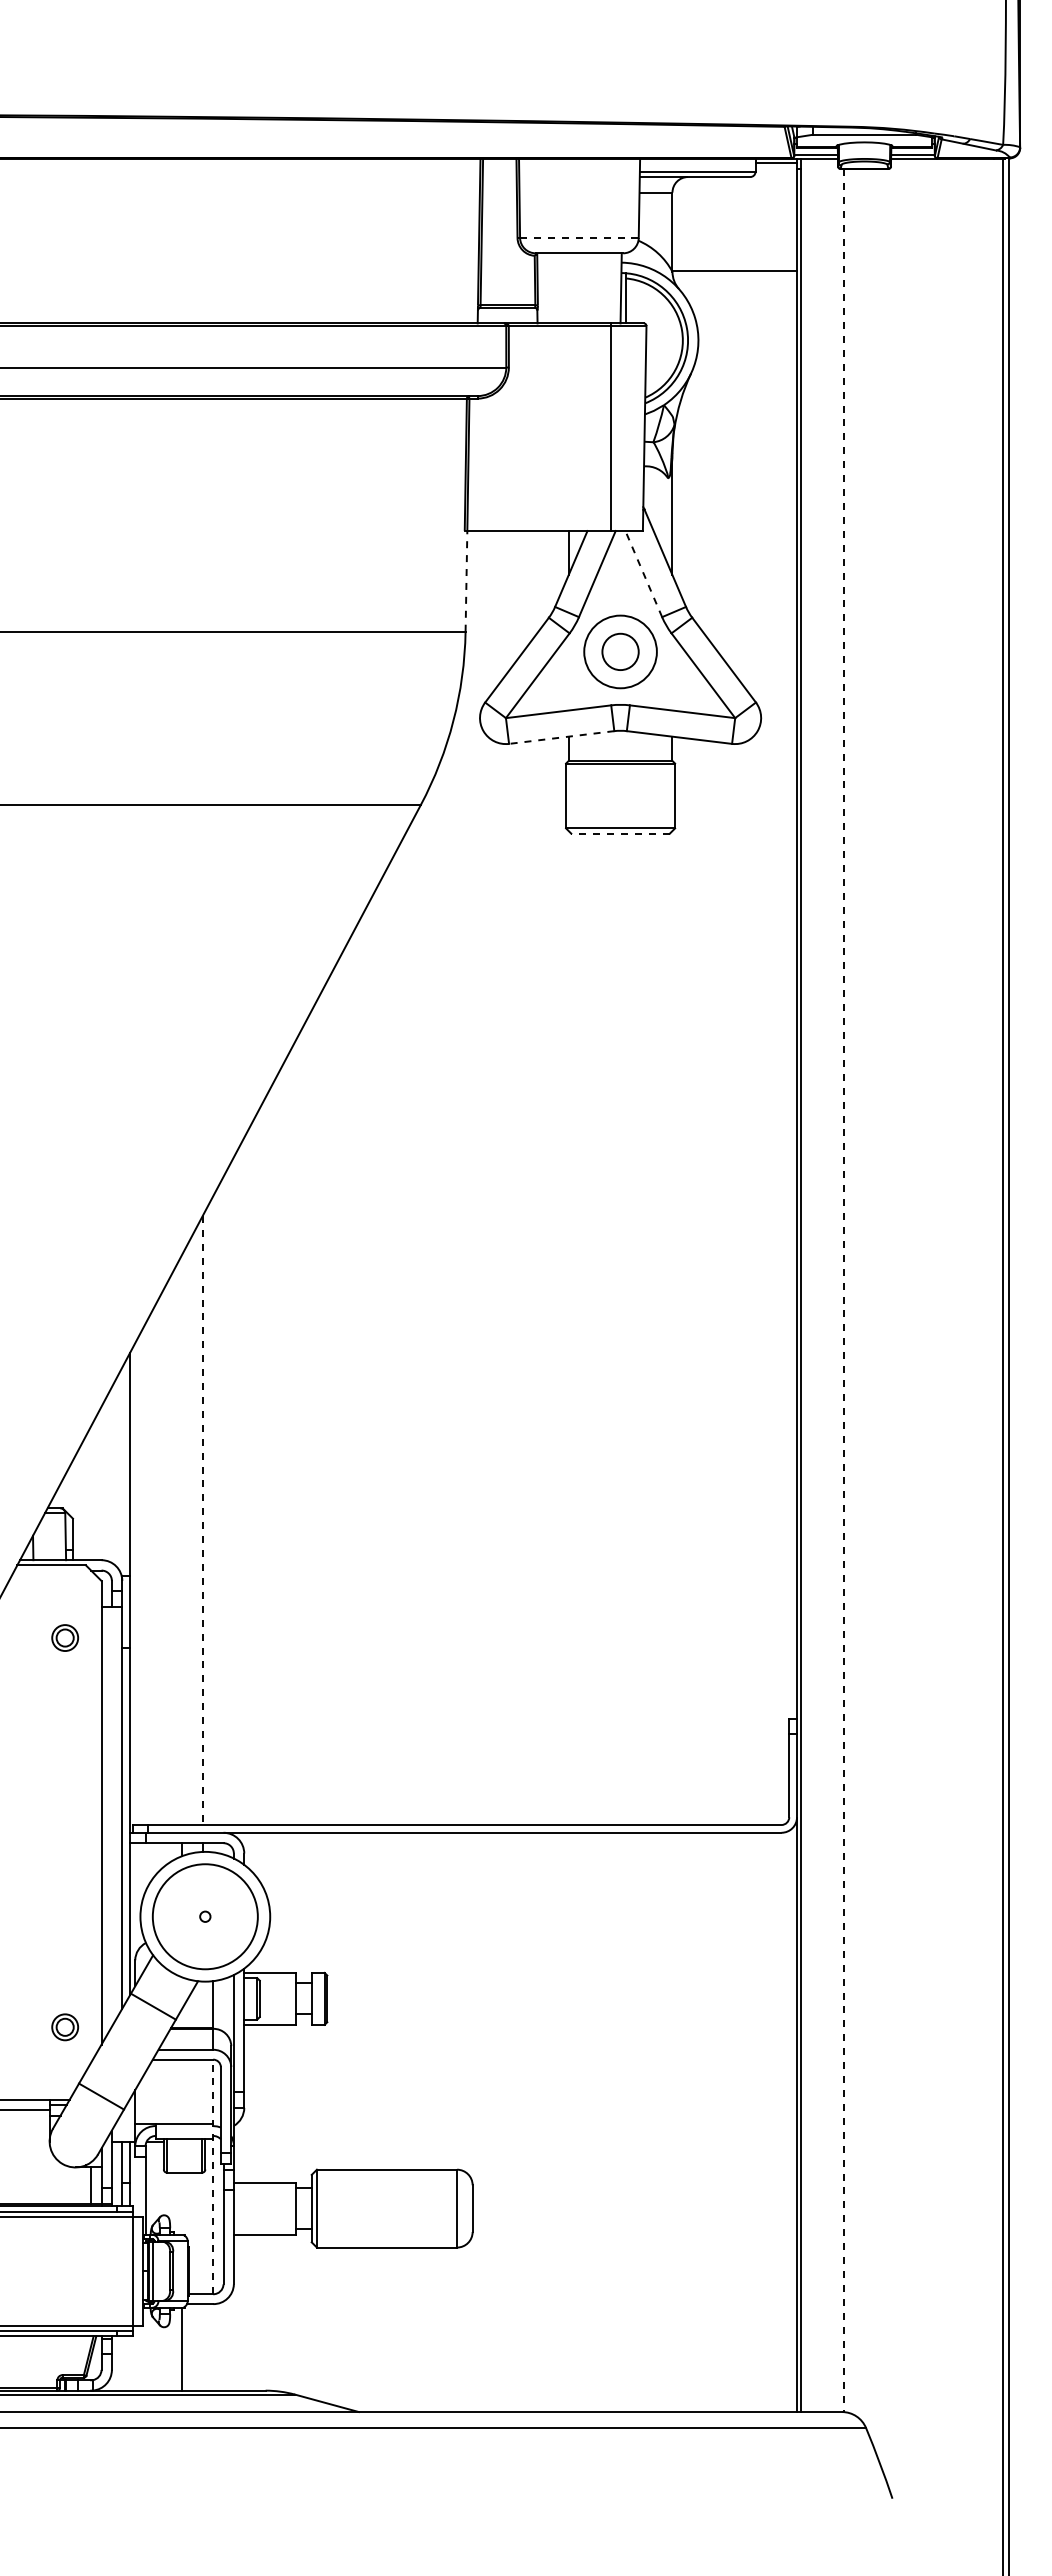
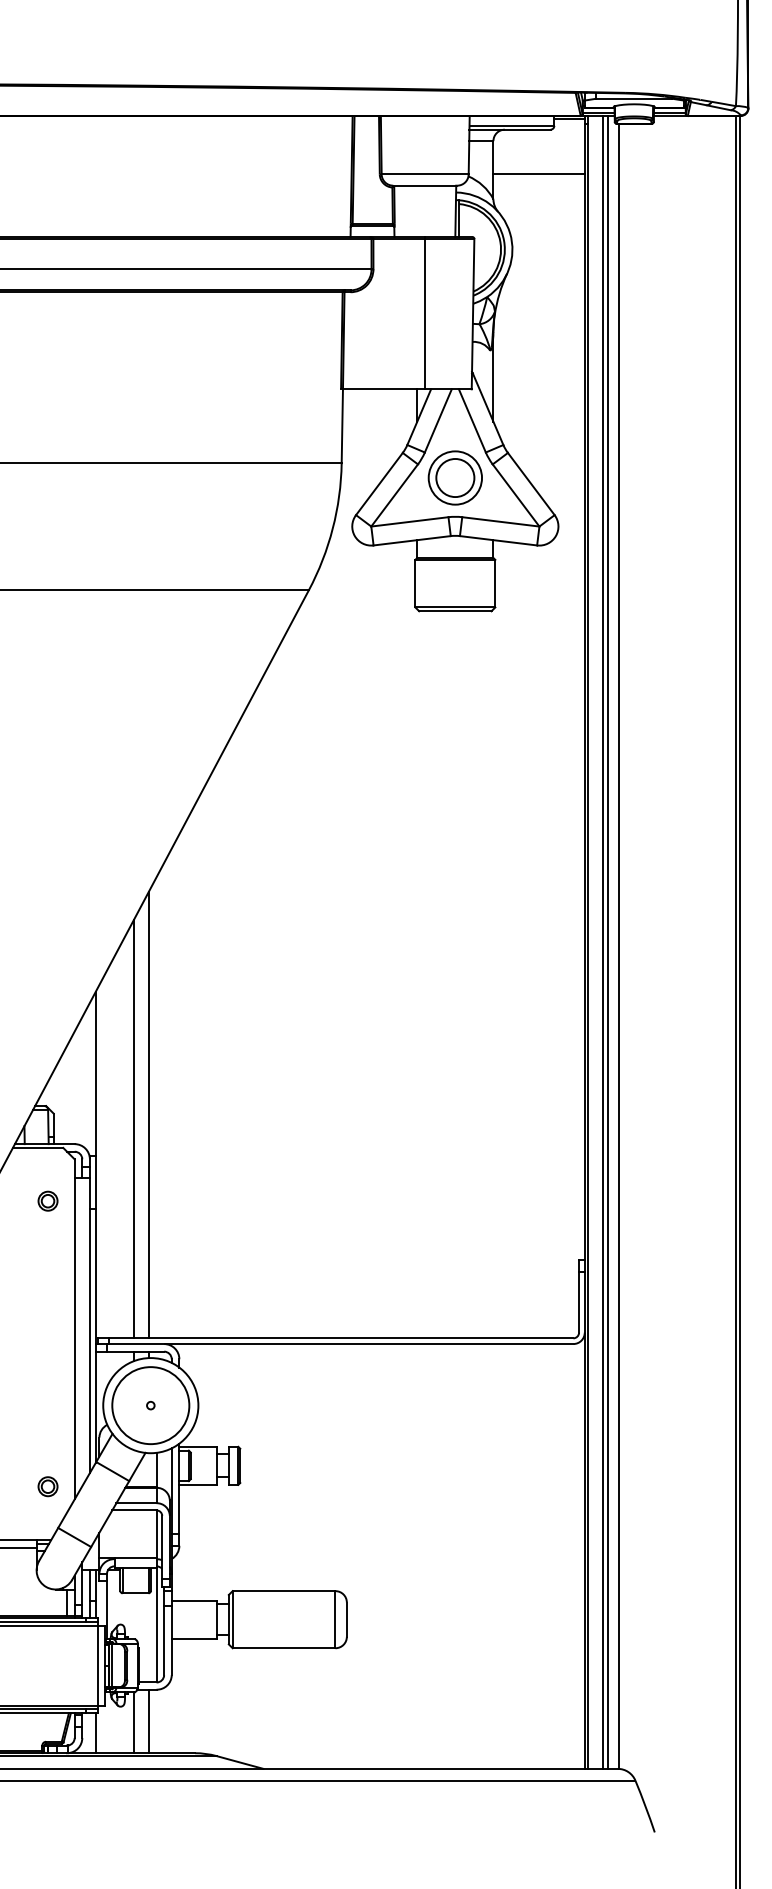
line: (579, 238) -> (425, 174), dashed -> solid
line: (734, 270) -> (538, 174), moved
line: (611, 427) -> (425, 313), moved
line: (643, 574) -> (472, 421), dashed -> solid
line: (466, 580) -> (342, 425), dashed -> solid
circle: (620, 651) -> (455, 477), size x1.43
line: (561, 737) -> (412, 540), dashed -> solid
line: (620, 833) -> (455, 611), dashed -> solid
line: (821, 1285) -> (602, 942), added
line: (828, 1285) -> (607, 942), added
line: (843, 1290) -> (618, 946), dashed -> solid
line: (202, 1520) -> (148, 1115), dashed -> solid
line: (181, 1540) -> (133, 1129), added
line: (213, 2176) -> (156, 1596), dashed -> solid
line: (202, 2347) -> (148, 1721), added
line: (130, 2363) -> (95, 1733), added

